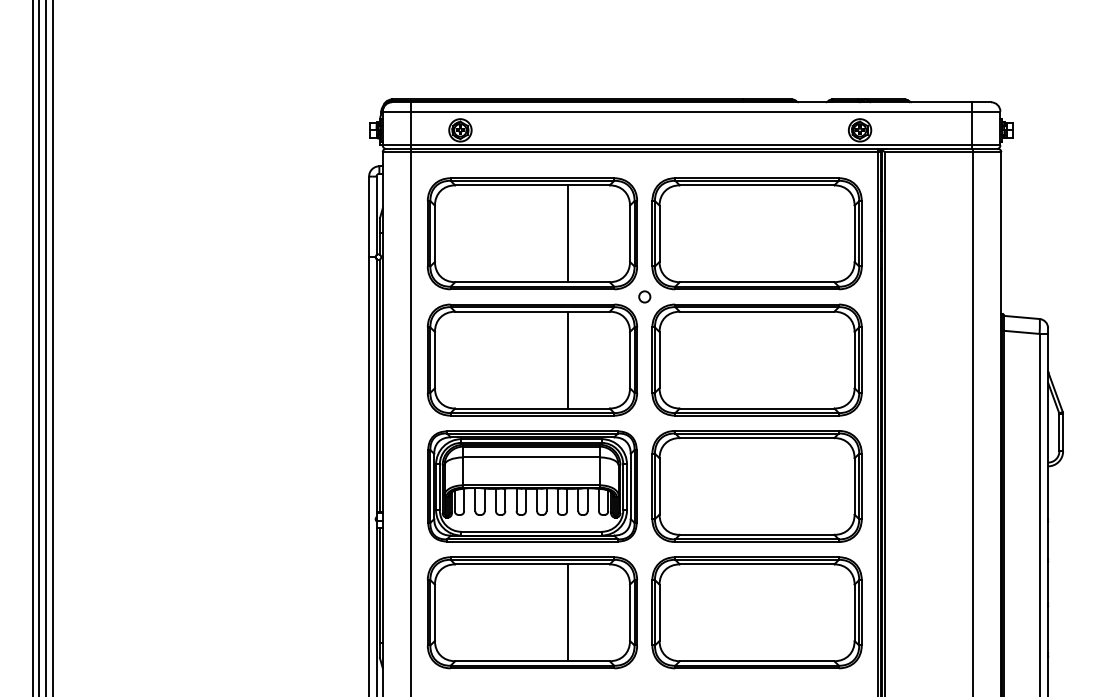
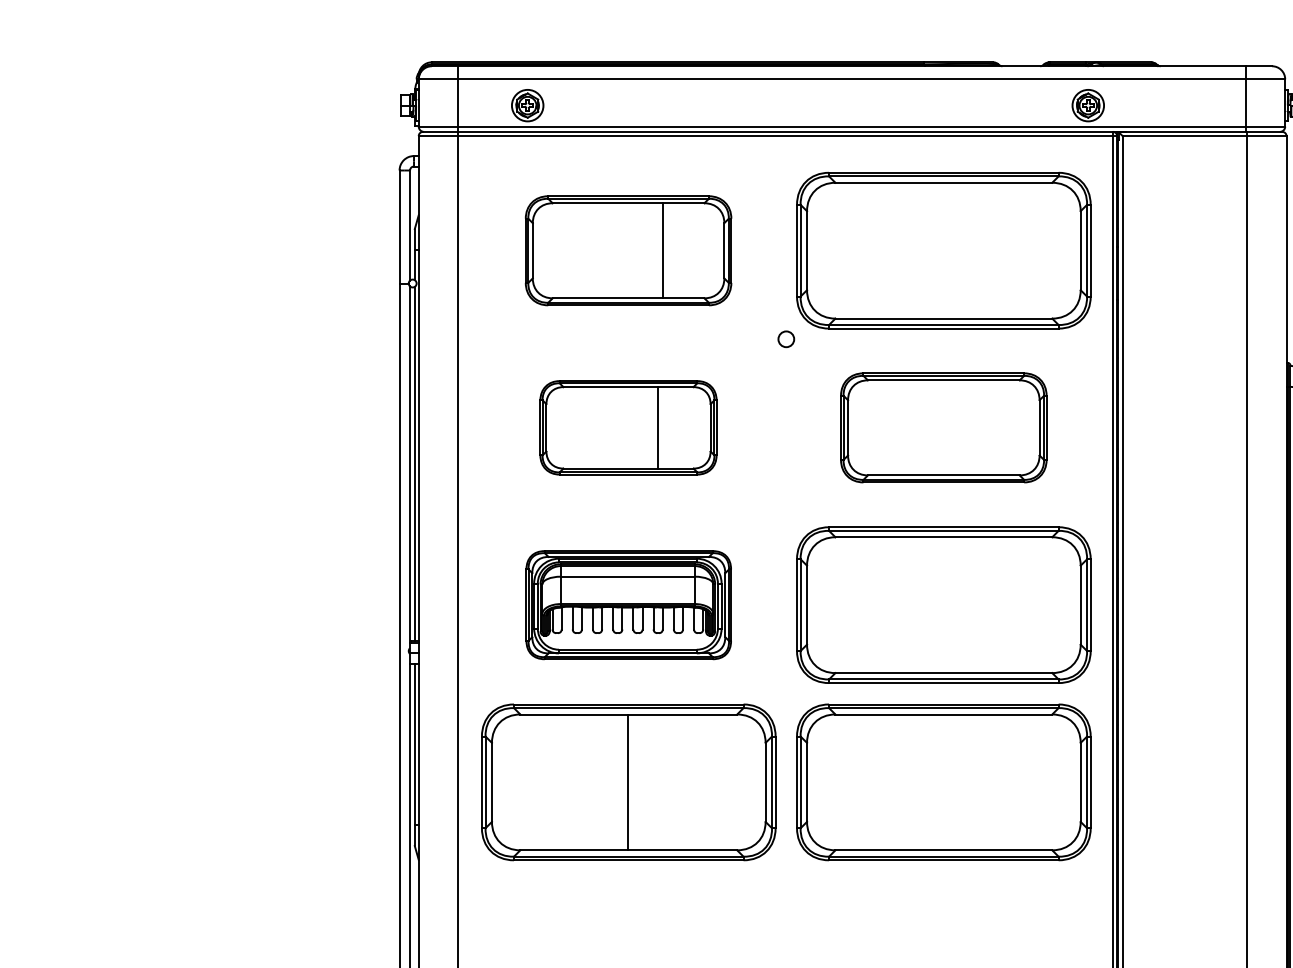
part: (531, 233) -> (627, 250), size x0.7
part: (531, 359) -> (627, 427), size x0.6
part: (756, 359) -> (943, 427), size x0.7
part: (532, 486) -> (628, 605), size x0.7
line: (567, 612) -> (627, 781), moved

